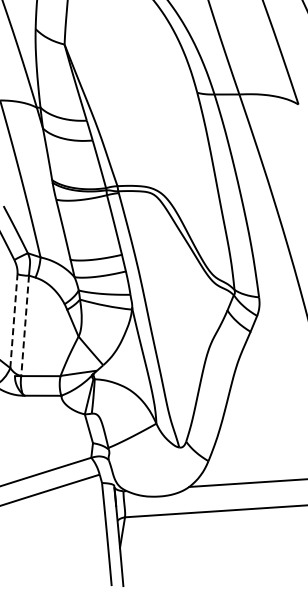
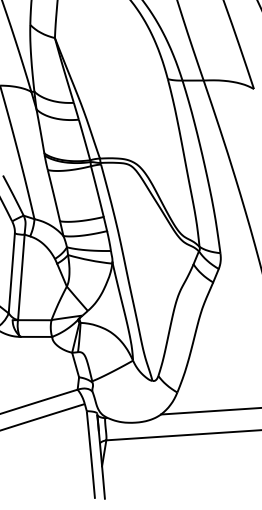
line: (13, 320) -> (11, 272), dashed -> solid
line: (25, 326) -> (21, 277), dashed -> solid

